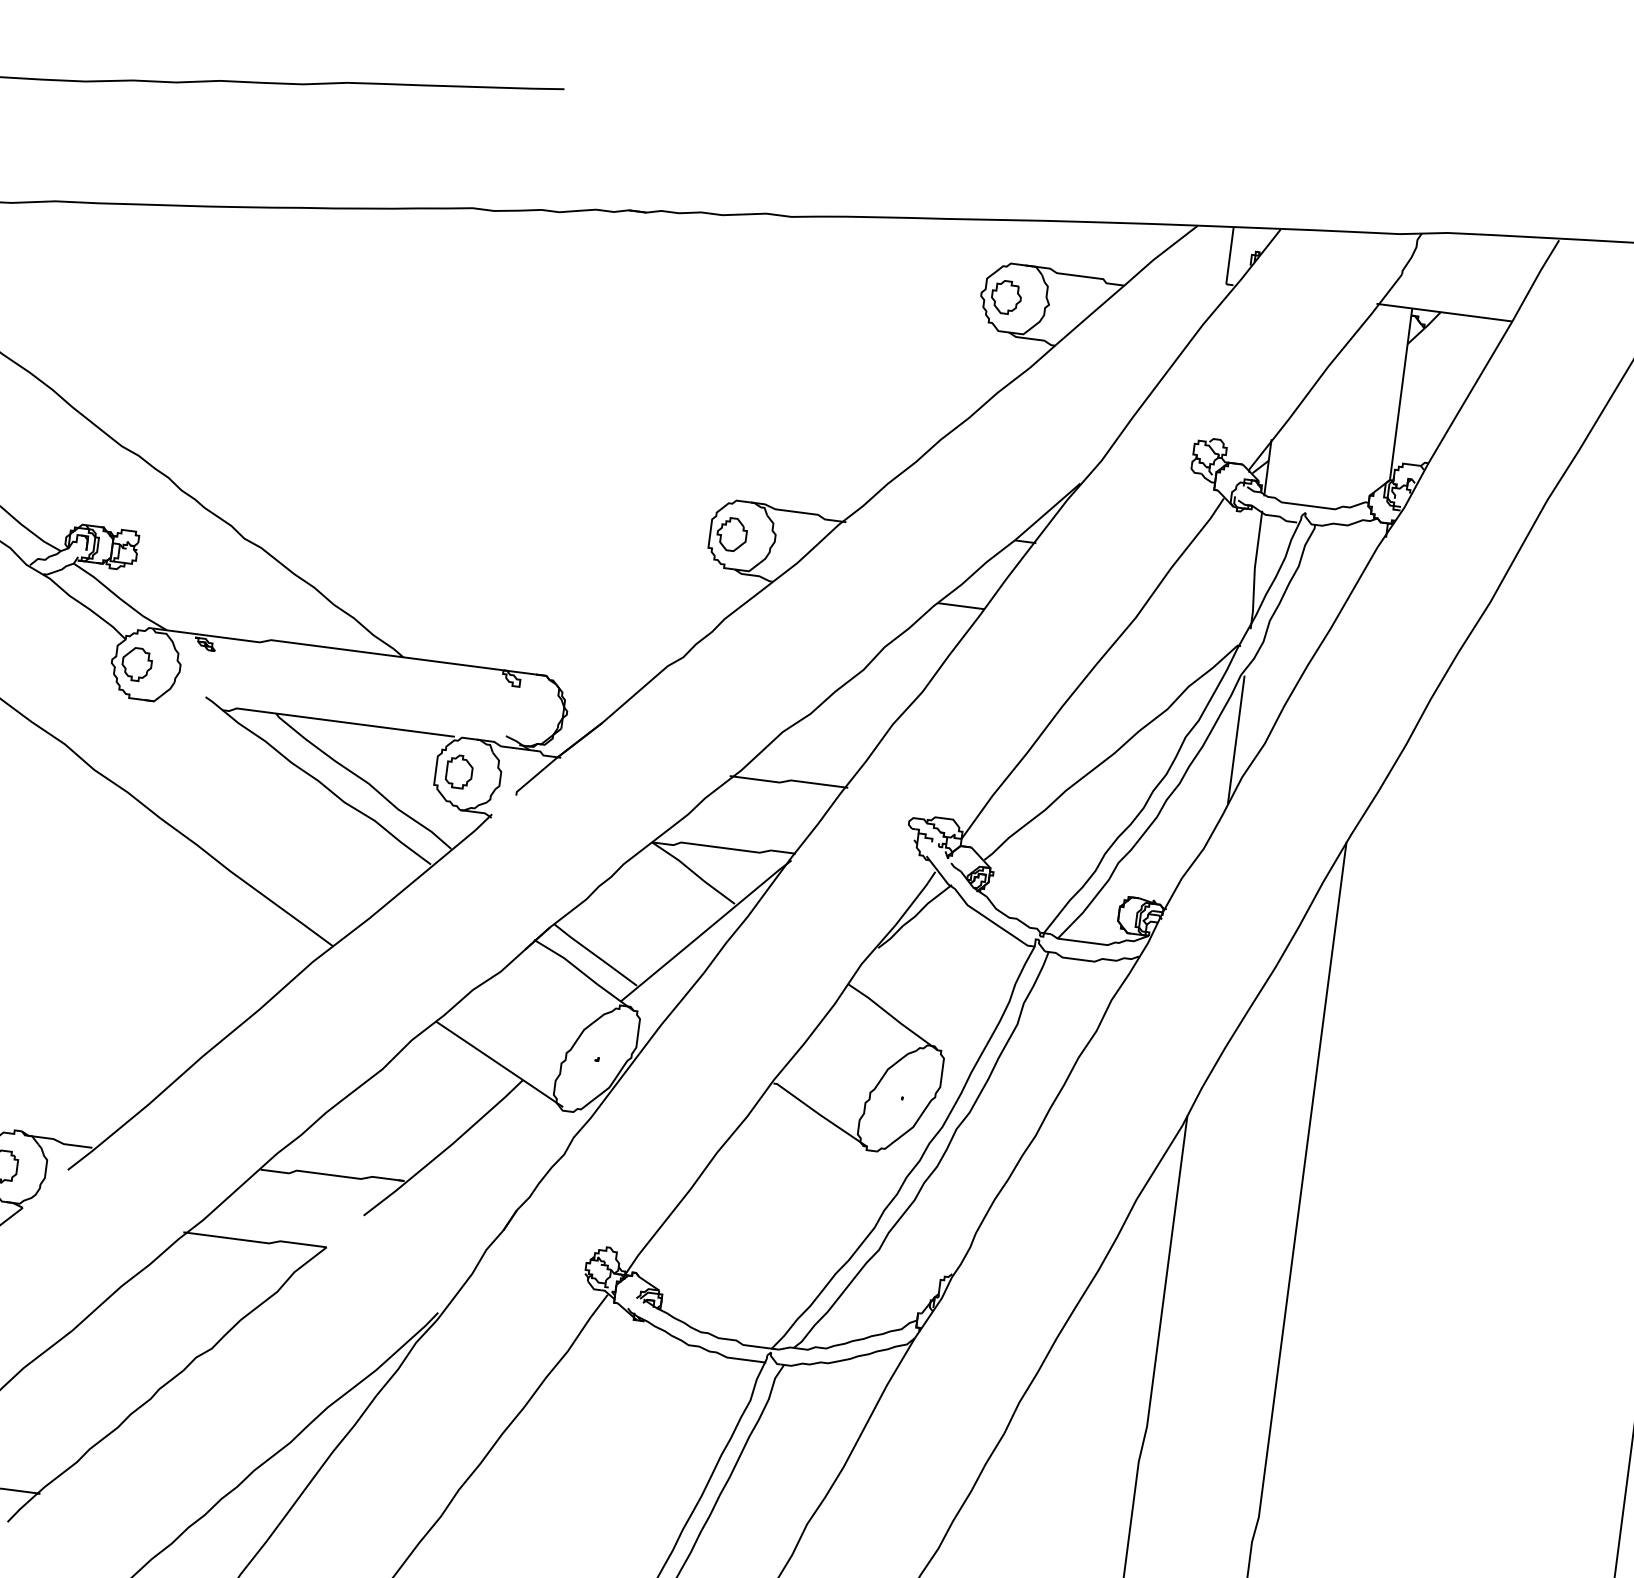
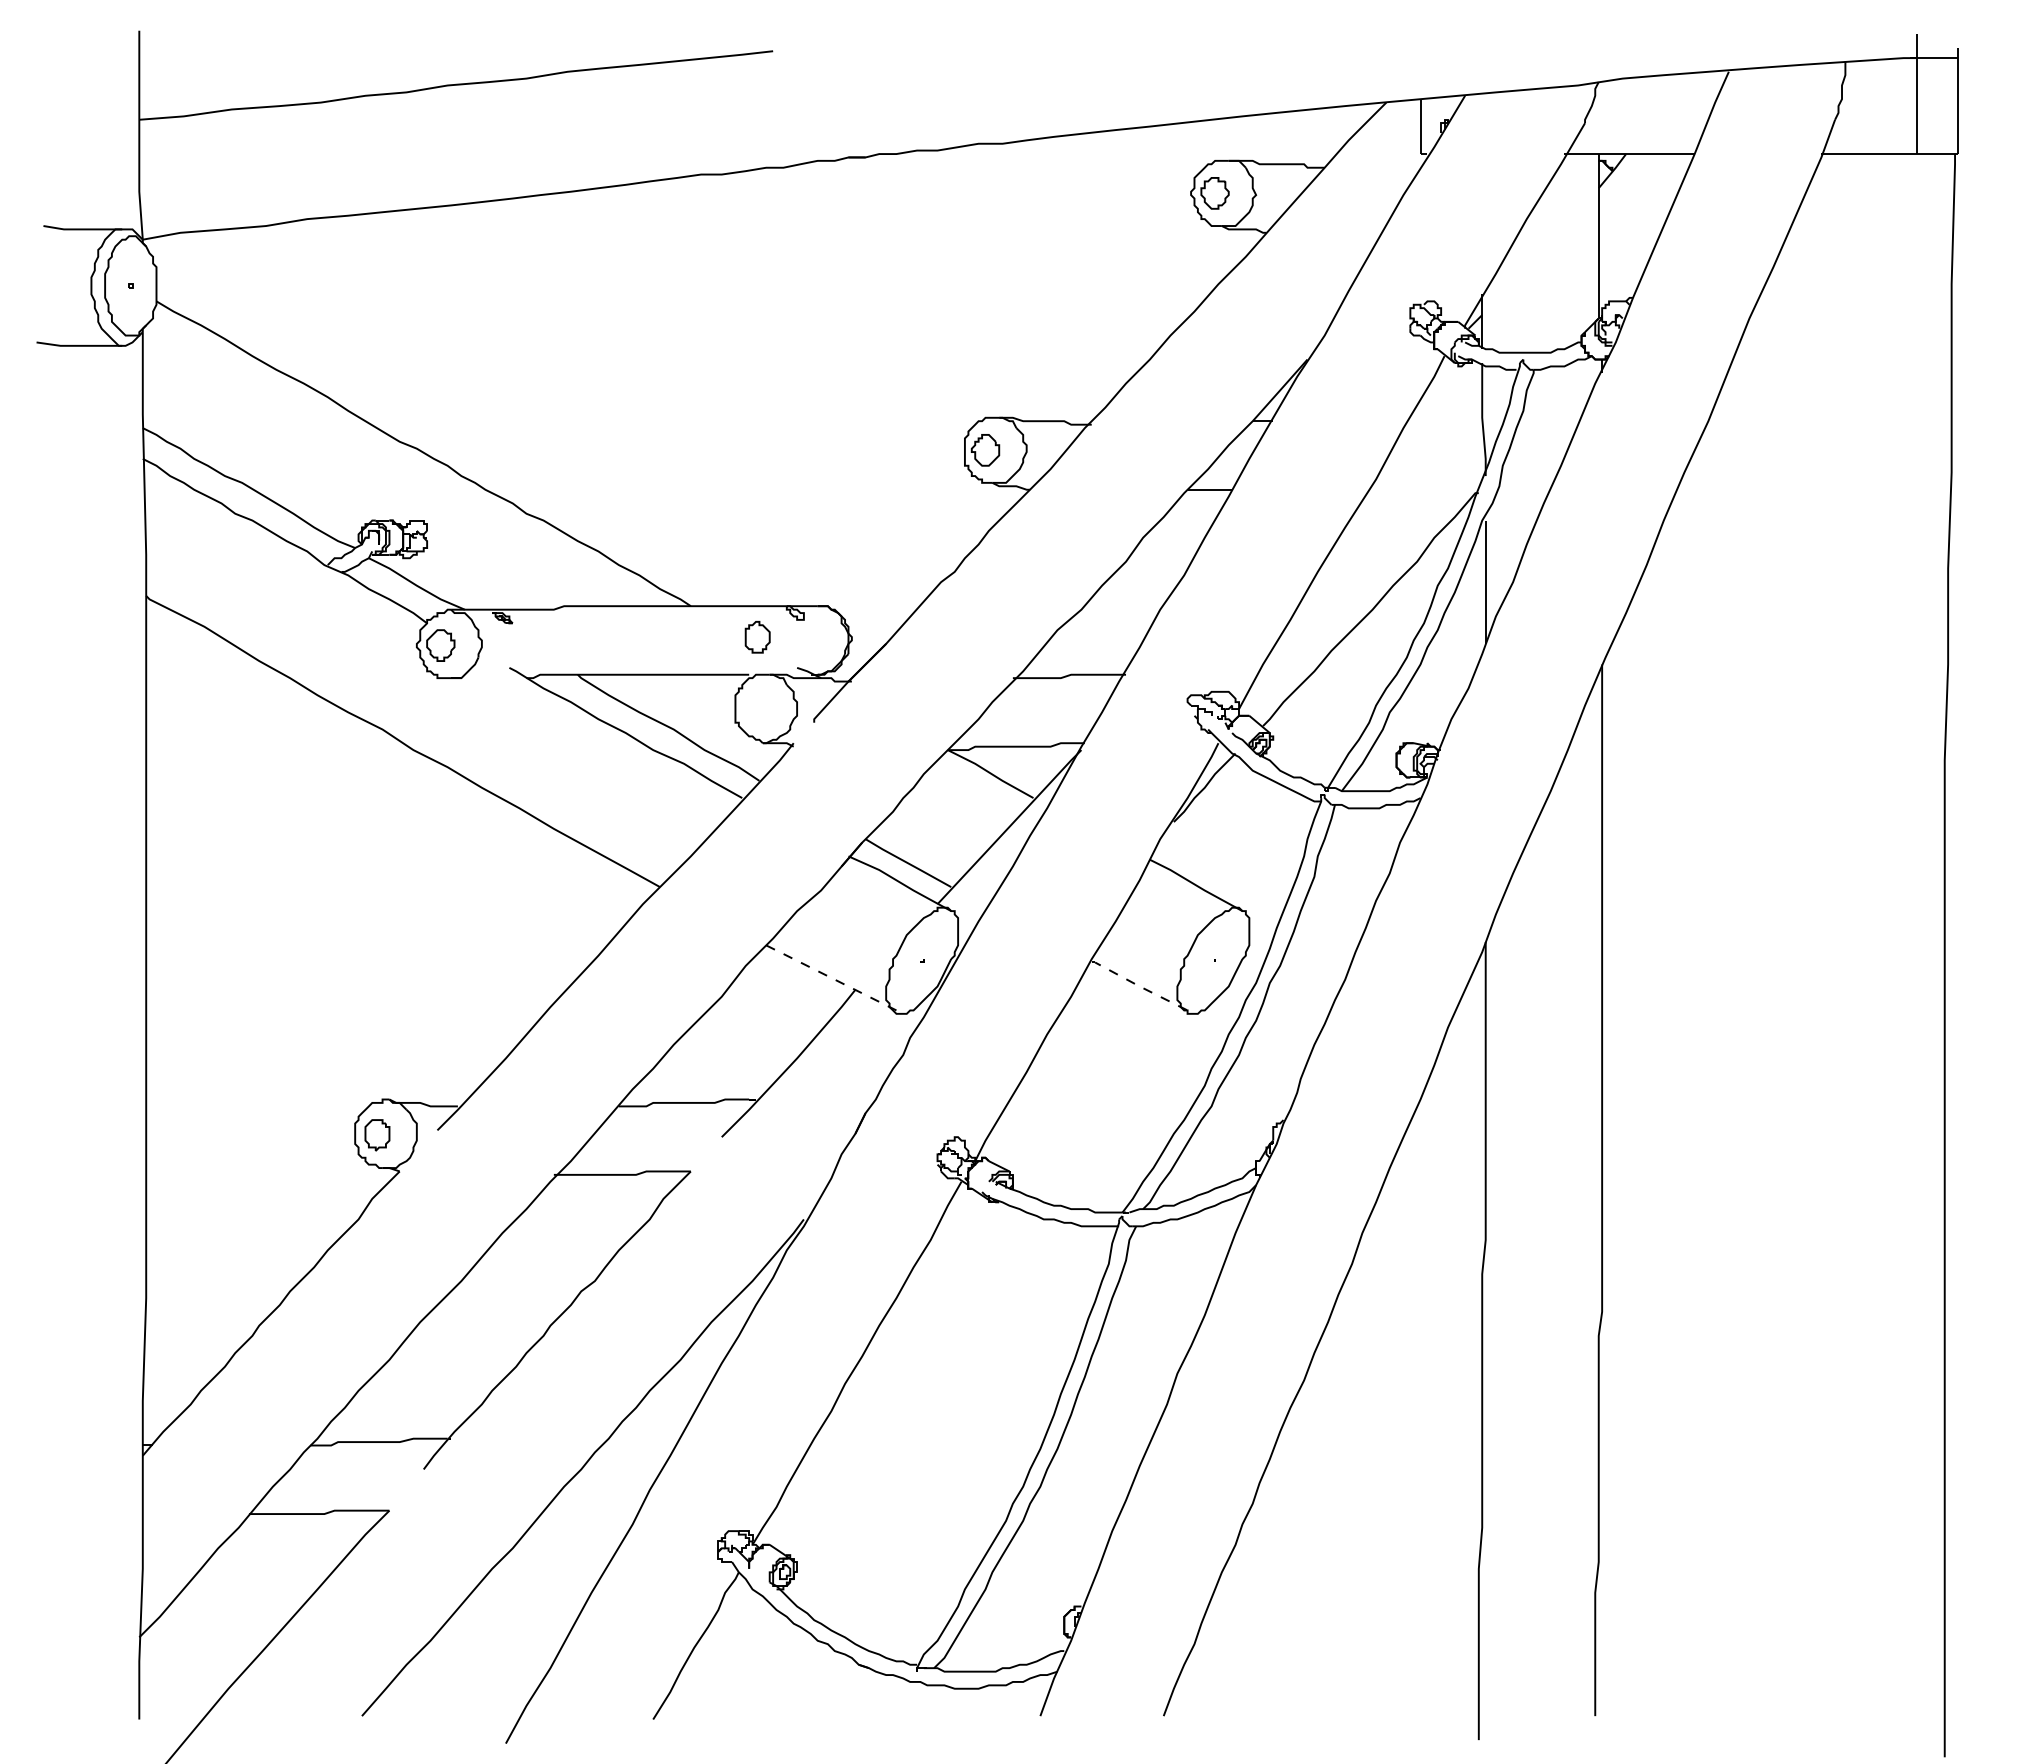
part: (459, 772) -> (757, 637), moved
line: (499, 1064) -> (831, 978), solid -> dashed
line: (820, 1115) -> (1139, 986), solid -> dashed

